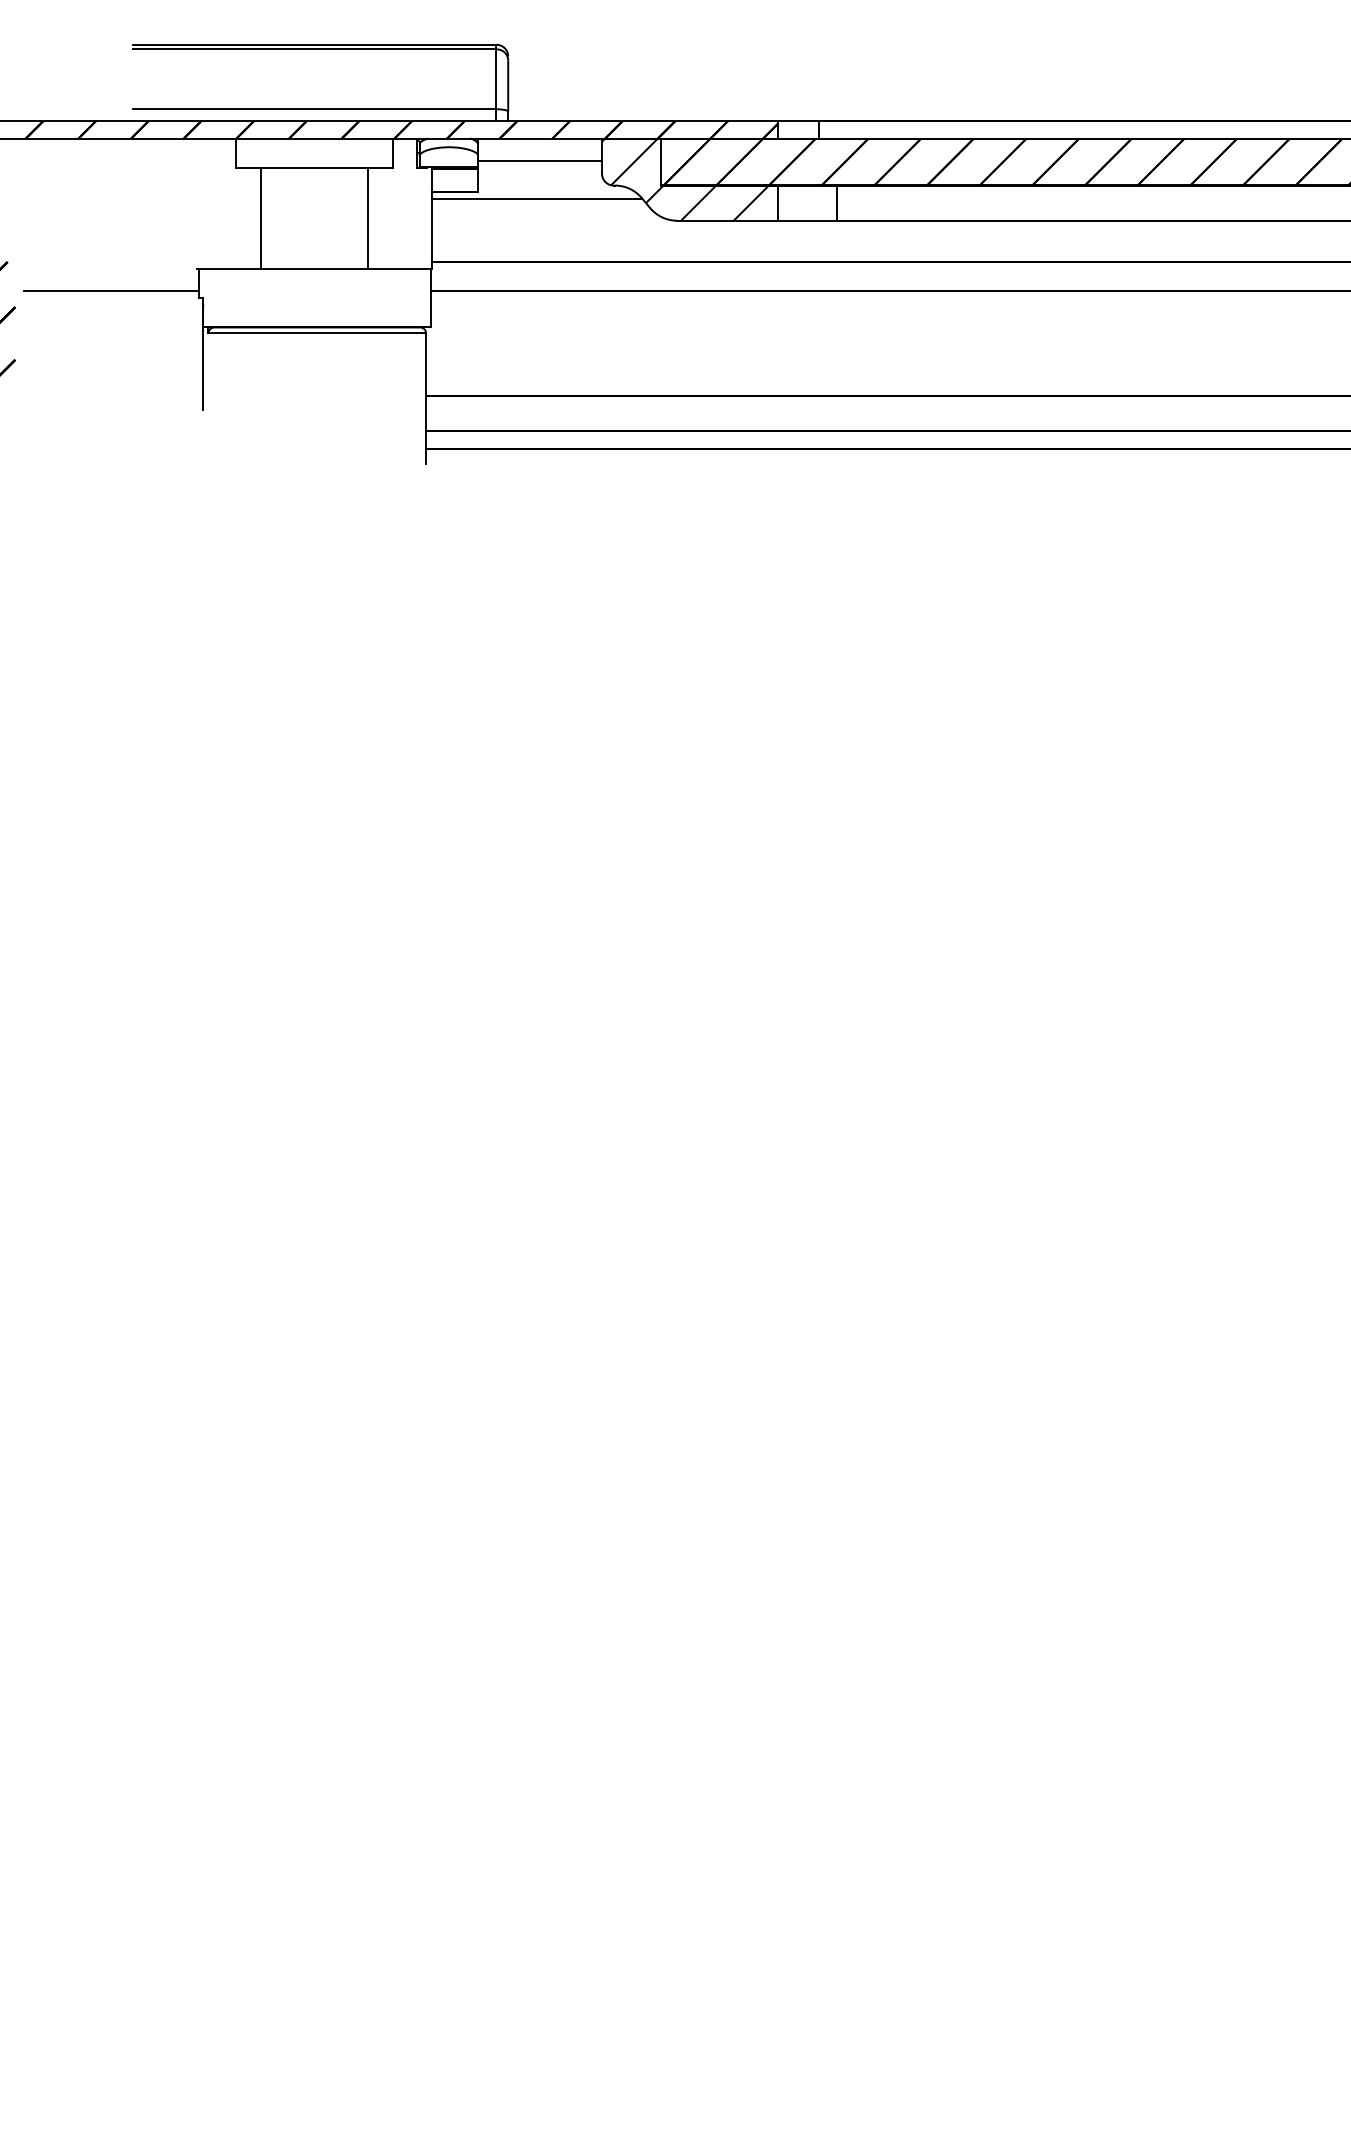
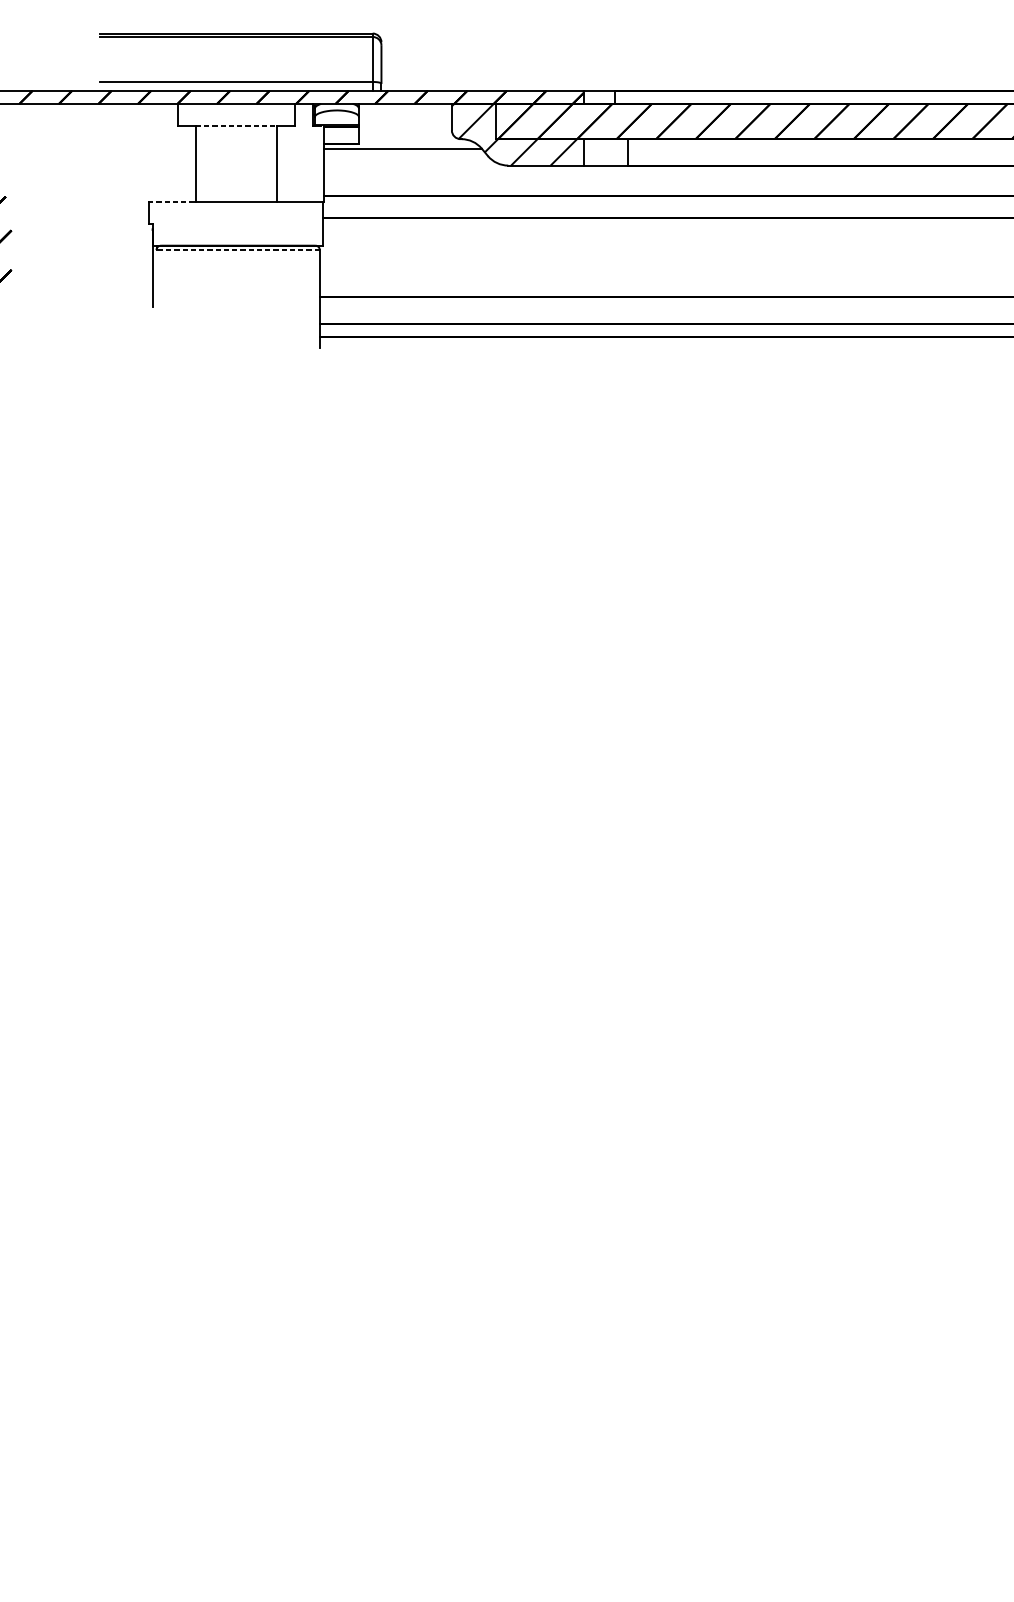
line: (540, 160) -> (405, 120), removed
line: (314, 167) -> (236, 125), solid -> dashed
line: (229, 268) -> (172, 201), solid -> dashed
line: (110, 291) -> (83, 218), removed
line: (317, 333) -> (238, 250), solid -> dashed

